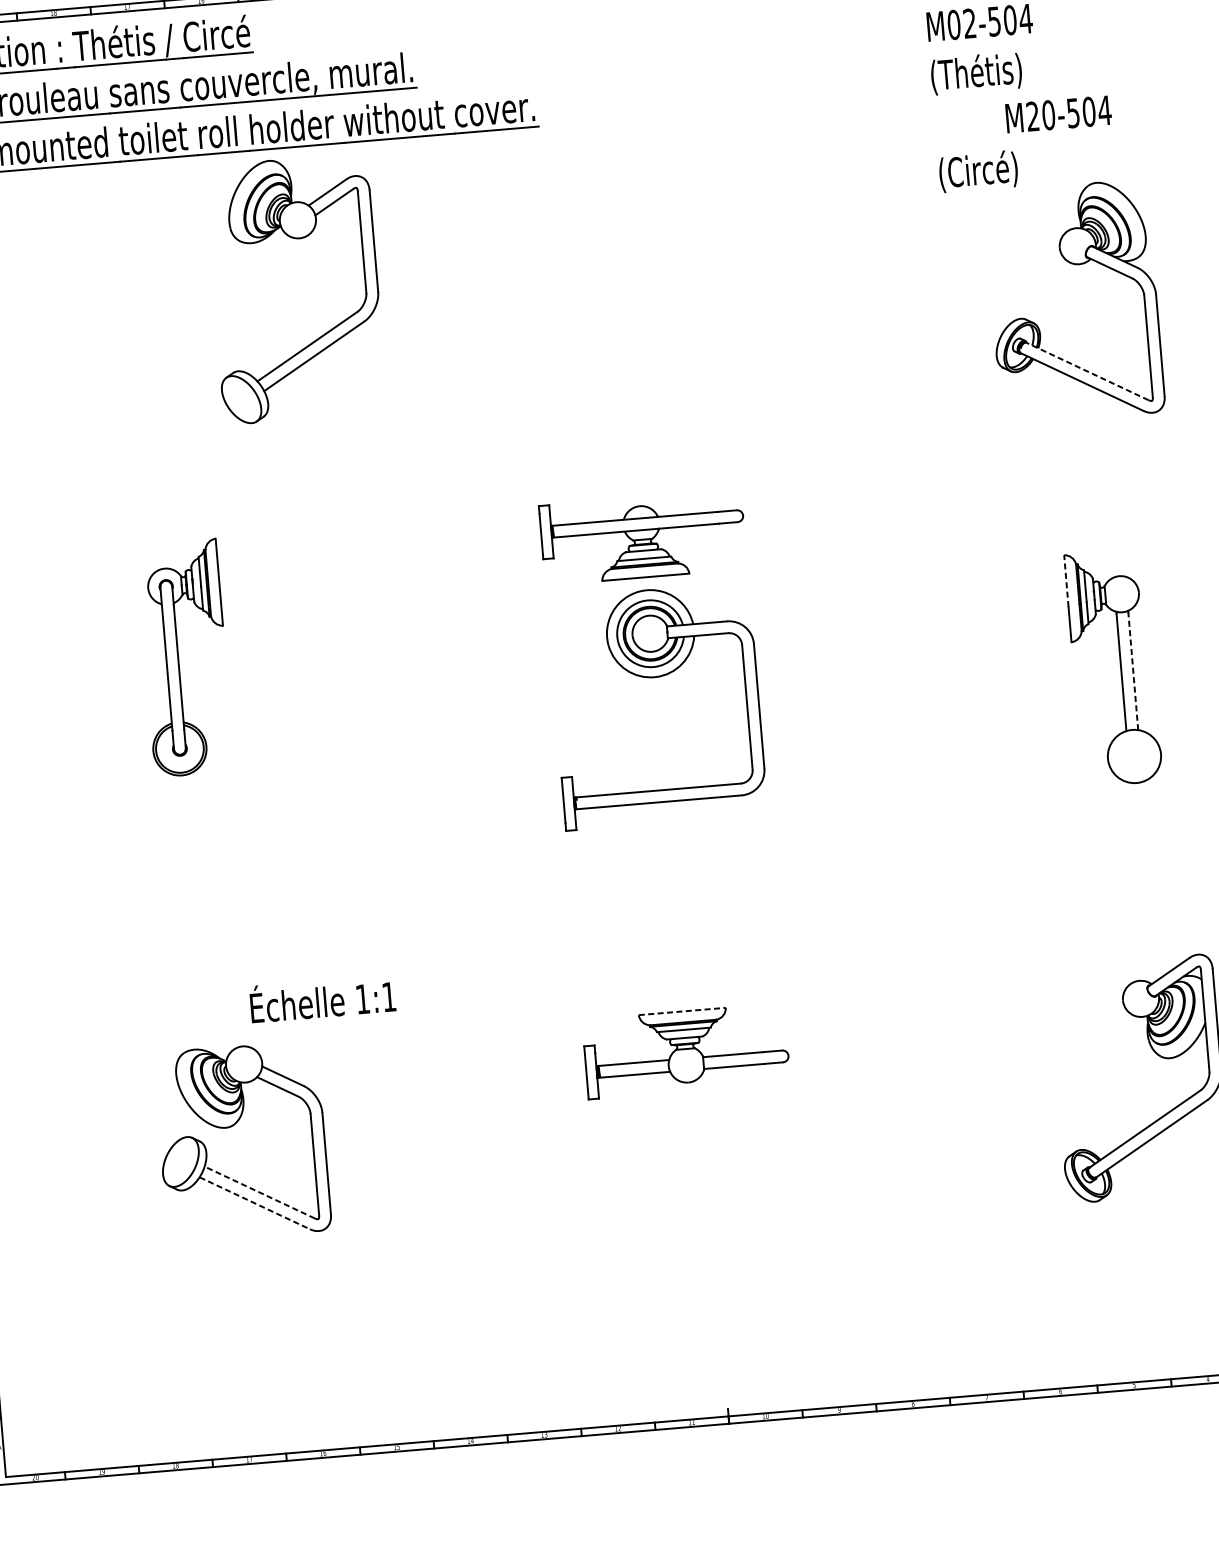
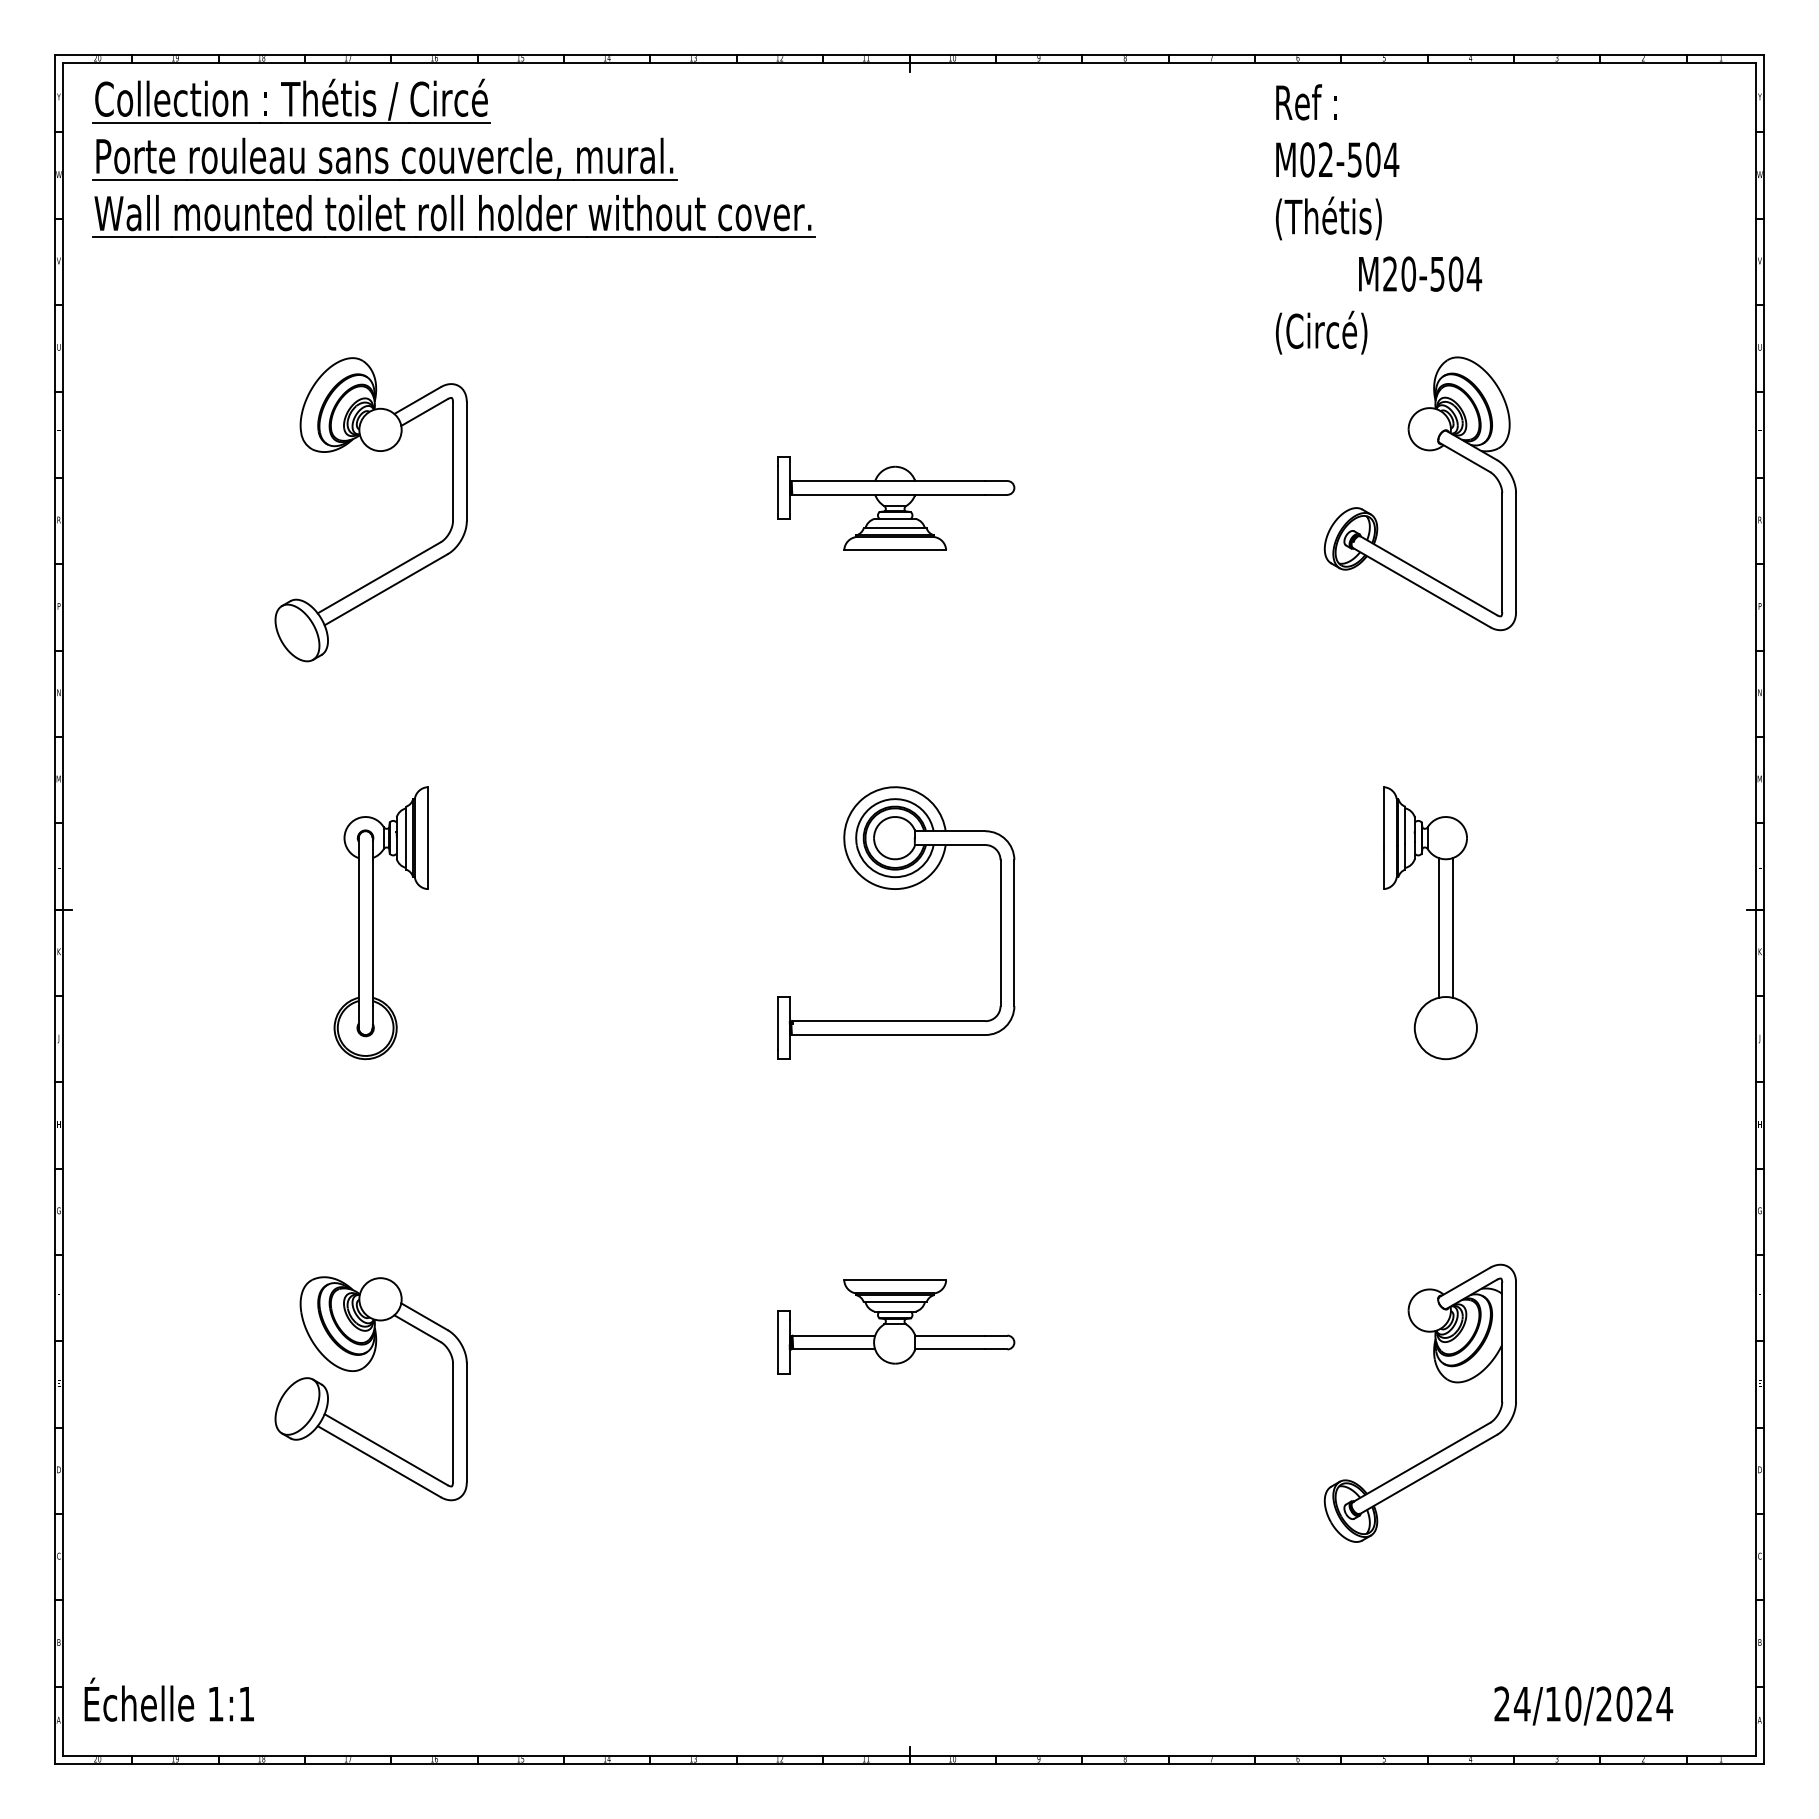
part: (294, 239) -> (374, 451), moved
line: (1087, 371) -> (1428, 575), dashed -> solid
part: (643, 537) -> (896, 503), moved
line: (1066, 581) -> (1383, 817), dashed -> solid
part: (179, 659) -> (373, 923), moved
line: (1133, 670) -> (1452, 928), dashed -> solid
text: (322, 998) -> (168, 1699), moved
line: (682, 1011) -> (895, 1280), dashed -> solid
line: (259, 1192) -> (385, 1449), dashed -> solid
line: (254, 1203) -> (379, 1461), dashed -> solid

